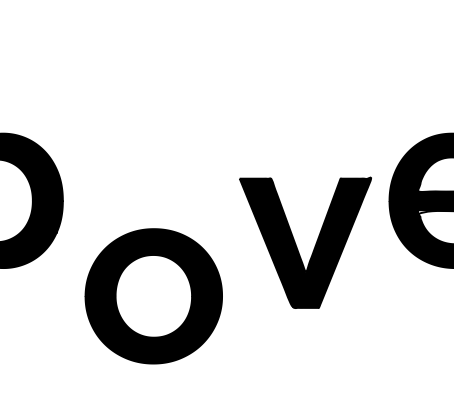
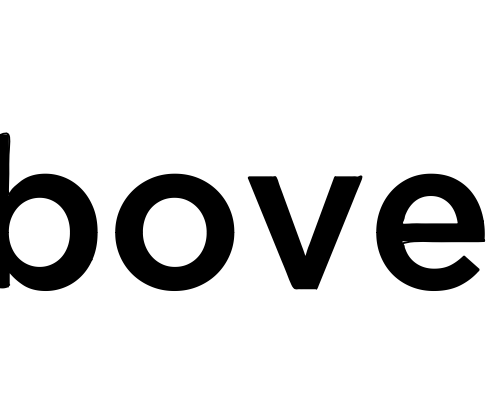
part: (314, 246) -> (312, 235), moved
part: (153, 295) -> (174, 231), moved

